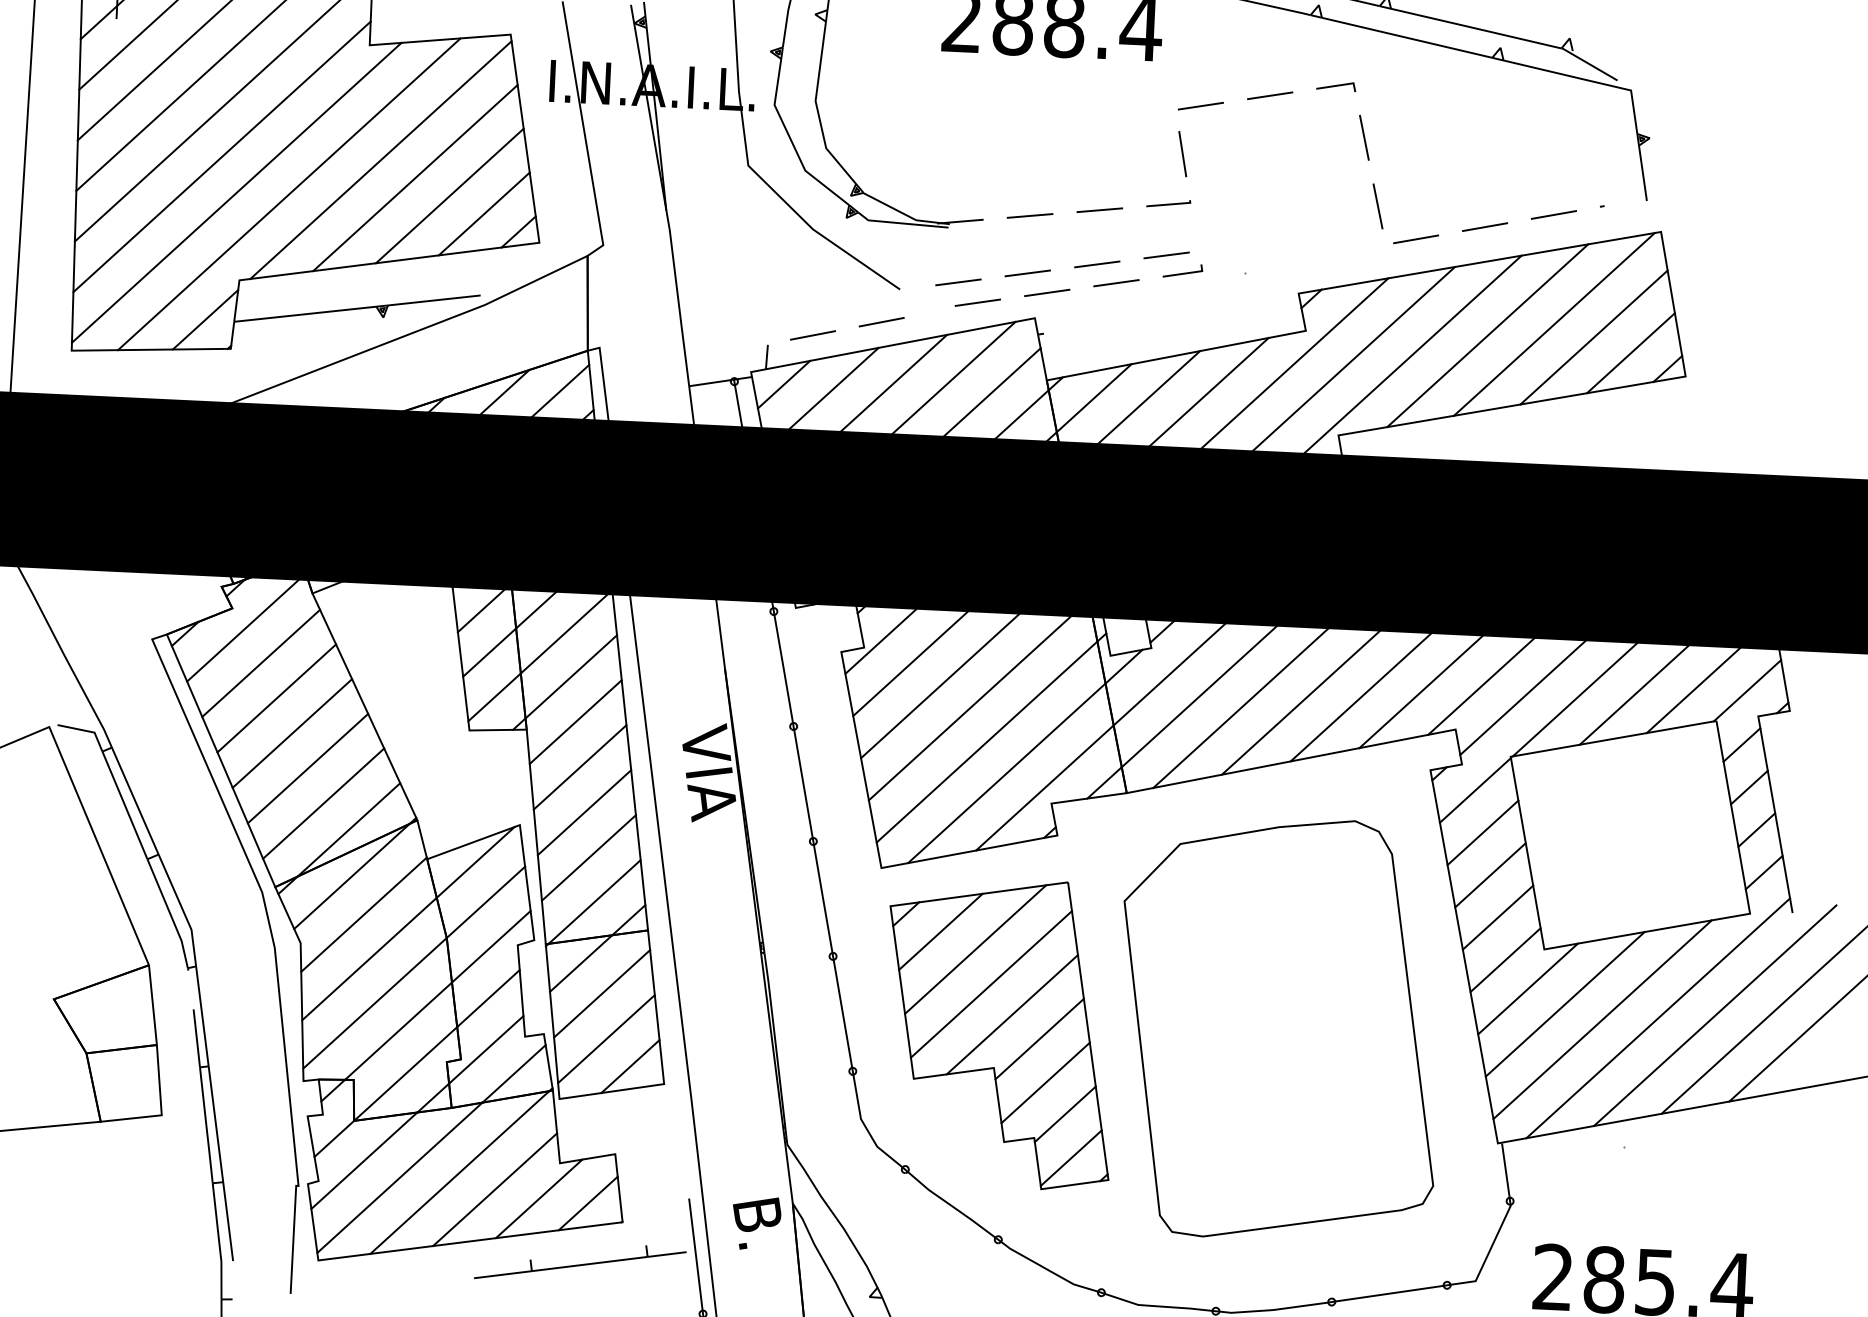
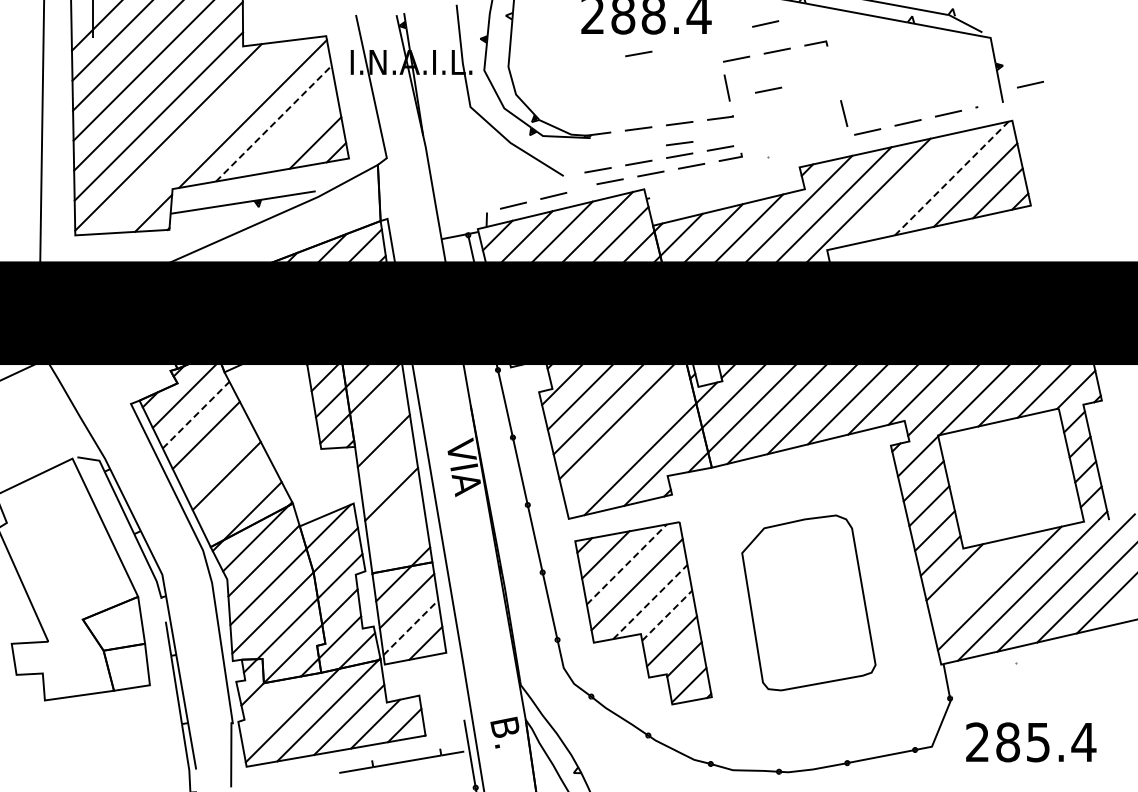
line: (1252, 48) -> (765, 23), added
line: (1035, 88) -> (638, 53), added
line: (1364, 136) -> (834, 72), removed
line: (1252, 159) -> (768, 89), added
line: (1694, 172) -> (1030, 84), added
line: (414, 177) -> (273, 123), solid -> dashed
line: (289, 193) -> (199, 136), removed
line: (449, 196) -> (294, 133), removed
line: (1097, 243) -> (679, 143), added
line: (1555, 324) -> (952, 178), solid -> dashed
line: (1487, 334) -> (912, 186), removed
line: (261, 662) -> (196, 414), solid -> dashed
line: (570, 676) -> (379, 414), removed
line: (292, 733) -> (216, 455), removed
line: (986, 740) -> (627, 440), removed
line: (579, 766) -> (387, 467), removed
line: (322, 803) -> (236, 496), removed
line: (589, 856) -> (395, 520), removed
line: (595, 901) -> (400, 546), removed
line: (975, 949) -> (626, 564), solid -> dashed
line: (1565, 1004) -> (977, 580), removed
line: (1012, 1013) -> (650, 601), solid -> dashed
part: (1278, 1028) -> (808, 602), size x0.7
line: (605, 1038) -> (410, 627), solid -> dashed
line: (1040, 1038) -> (667, 615), solid -> dashed
line: (365, 1160) -> (271, 706), removed

